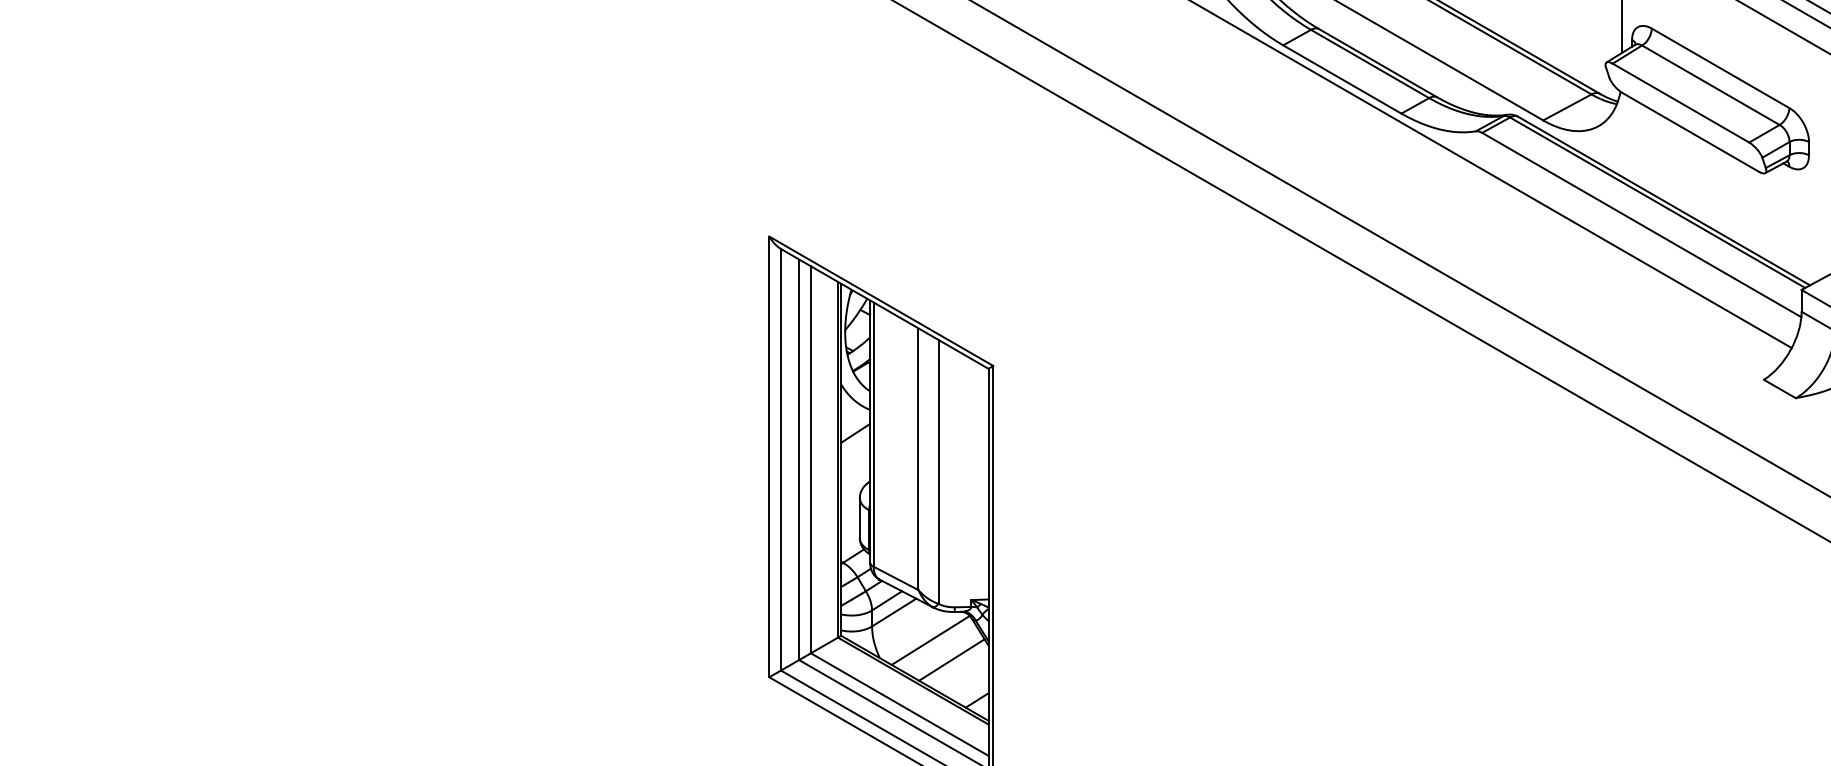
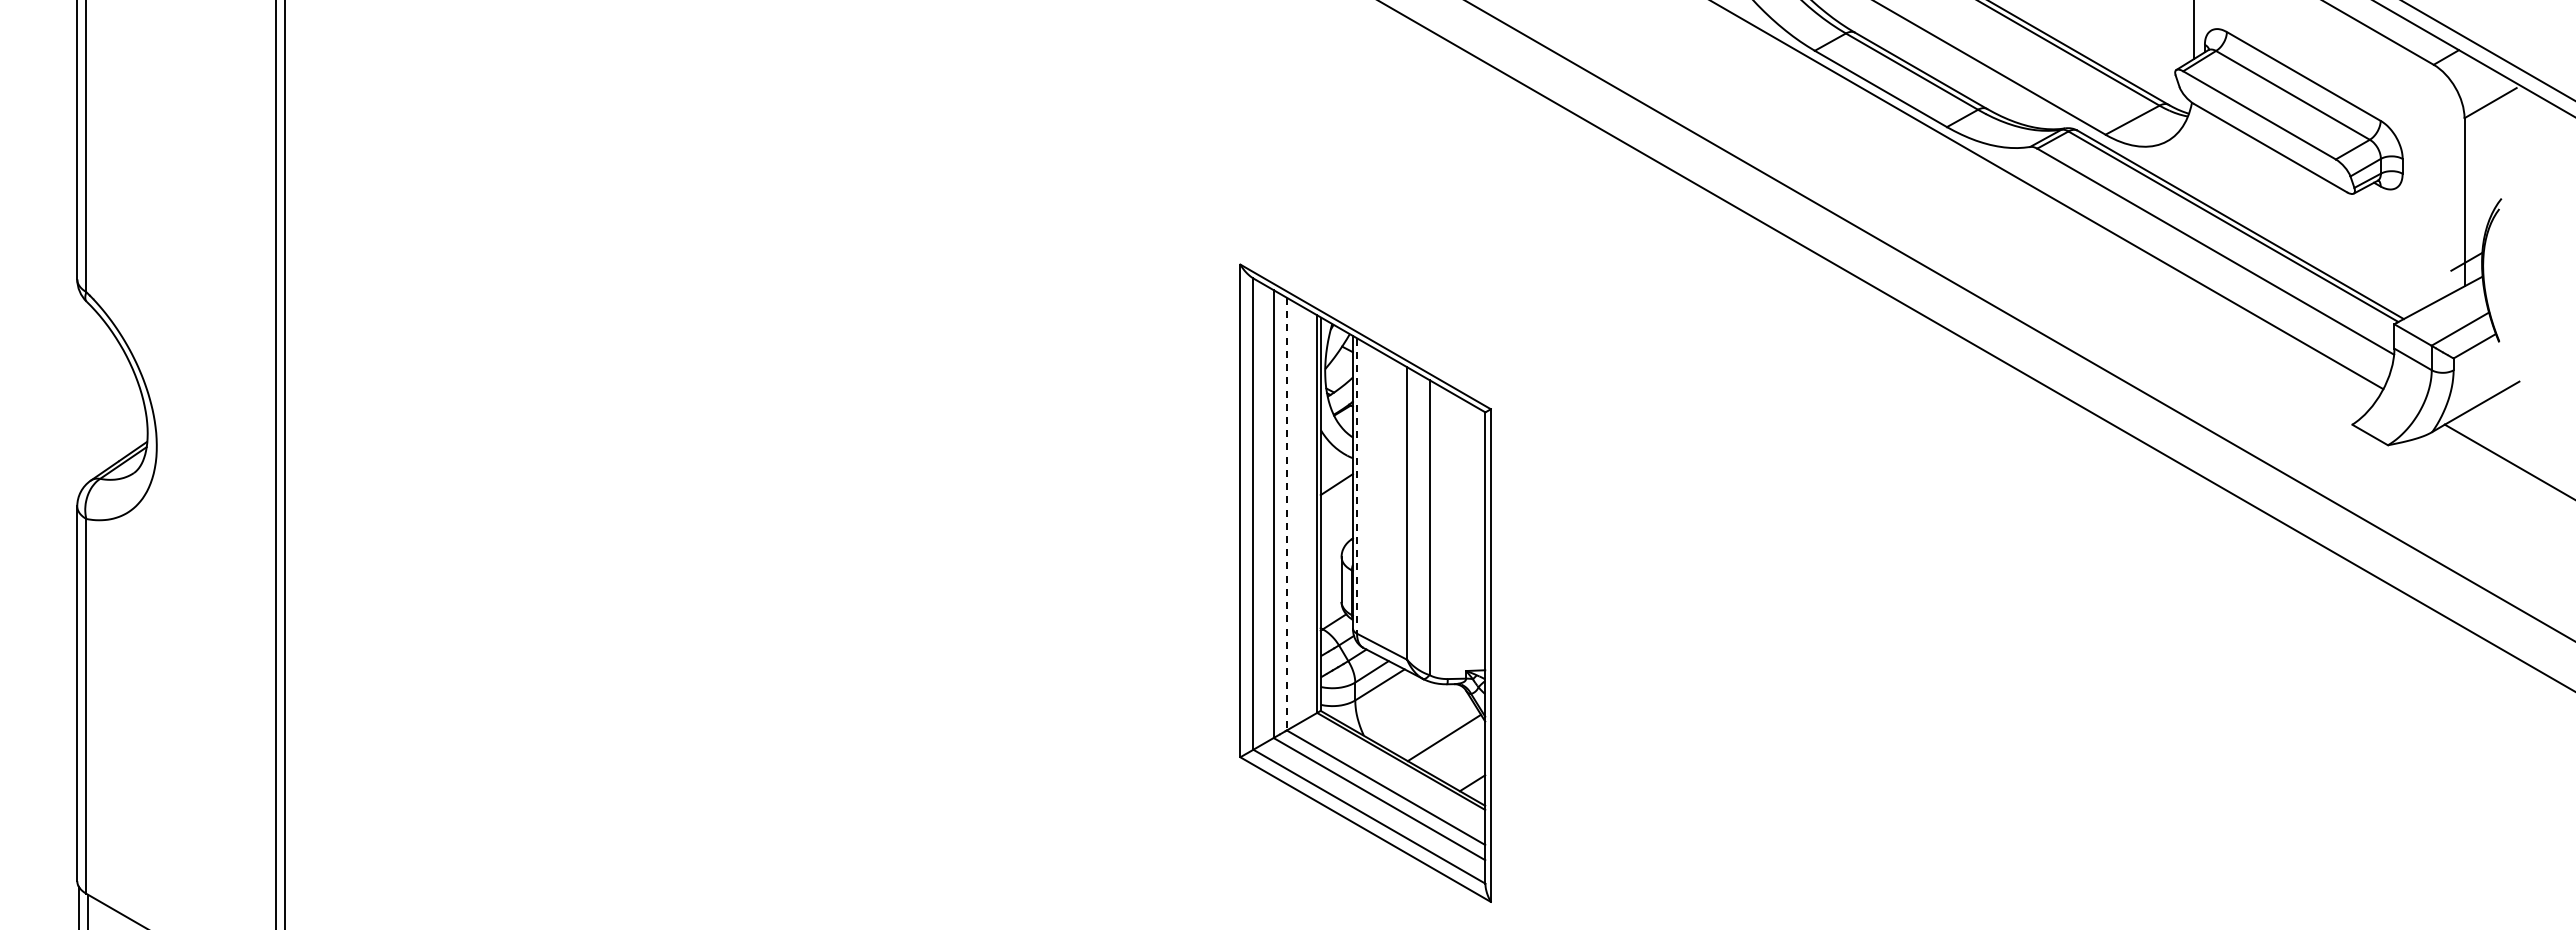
line: (874, 435) -> (1357, 486), solid -> dashed
line: (810, 460) -> (1286, 514), solid -> dashed
line: (930, 639) -> (1420, 715), removed

